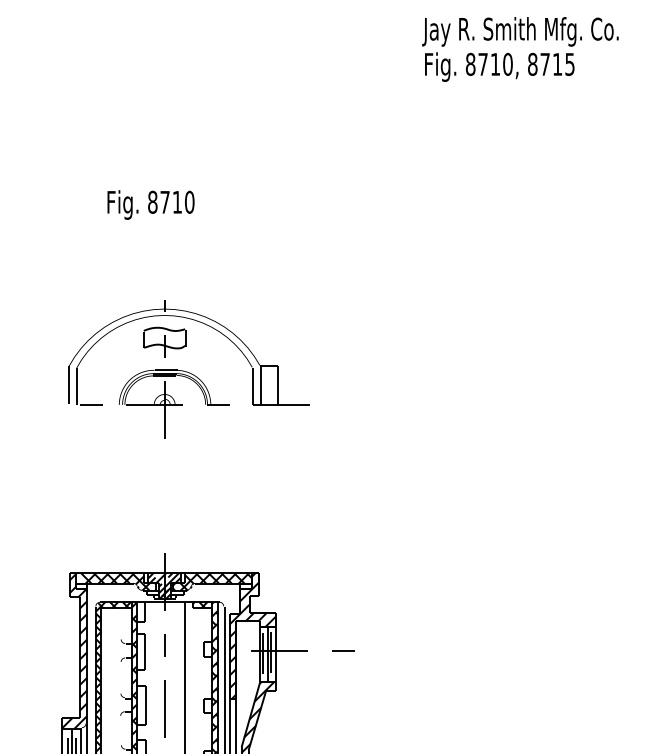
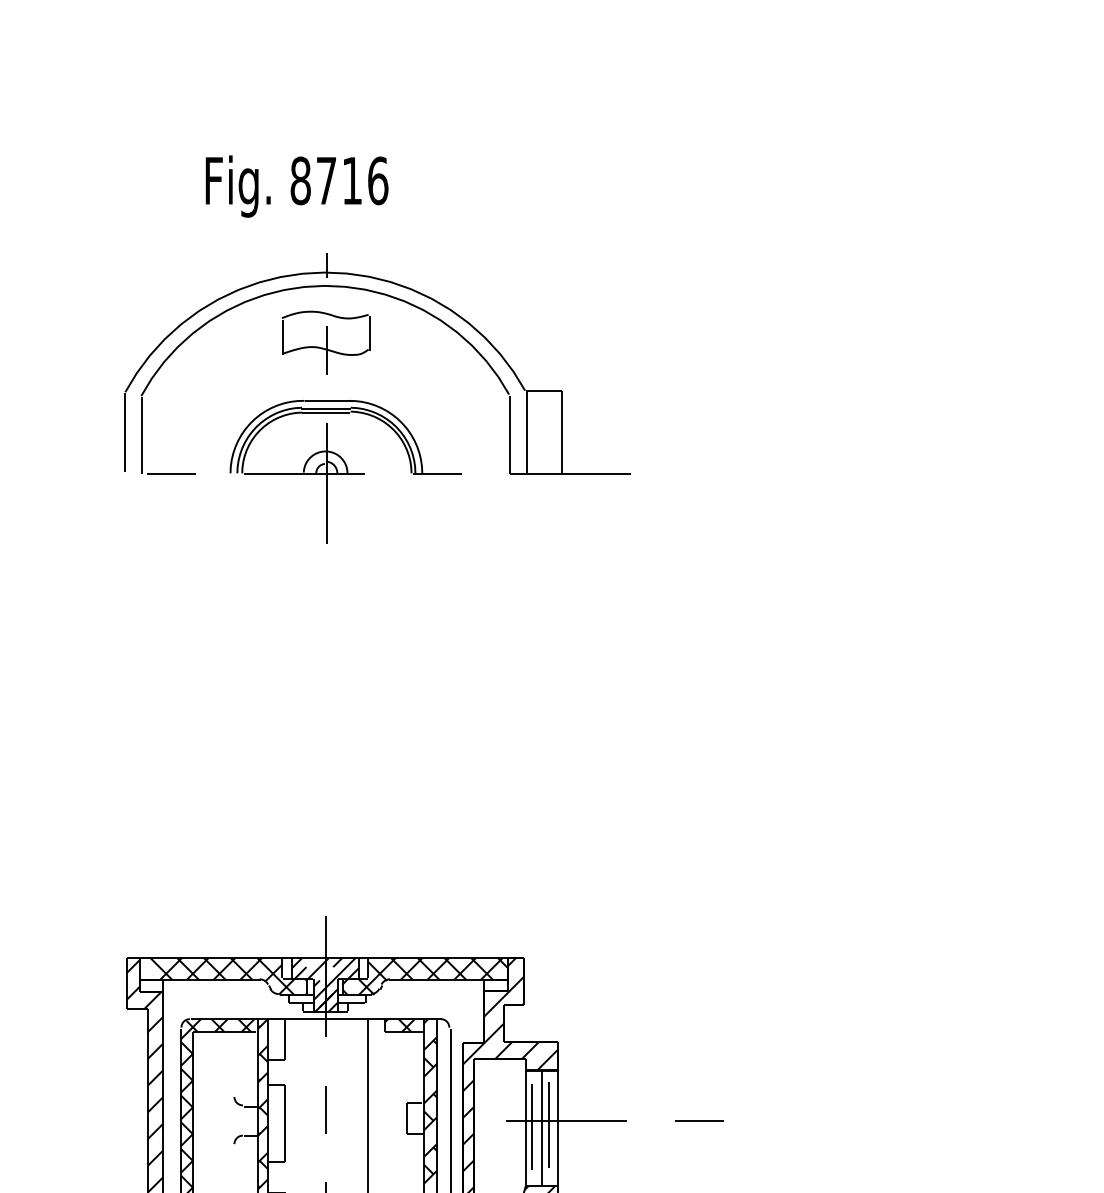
text: (189, 201) -> (377, 179), 8710 -> 8716
part: (188, 369) -> (375, 399), moved

